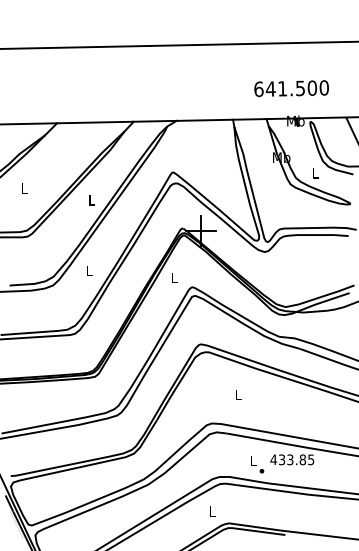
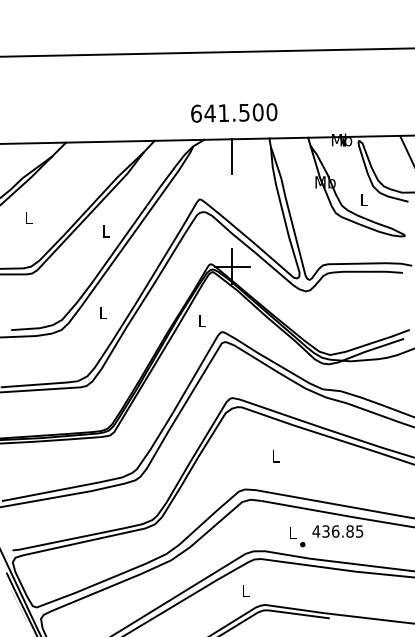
text: (291, 88) -> (234, 112), moved
line: (201, 135) -> (232, 156), added
text: (290, 459) -> (335, 531), 433.85 -> 436.85

